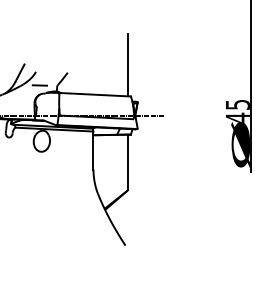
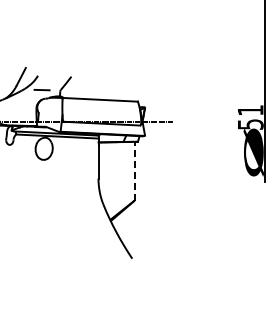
line: (127, 64) -> (134, 68), removed
text: (237, 111) -> (250, 117), 45 -> 51
line: (127, 161) -> (134, 170), solid -> dashed

